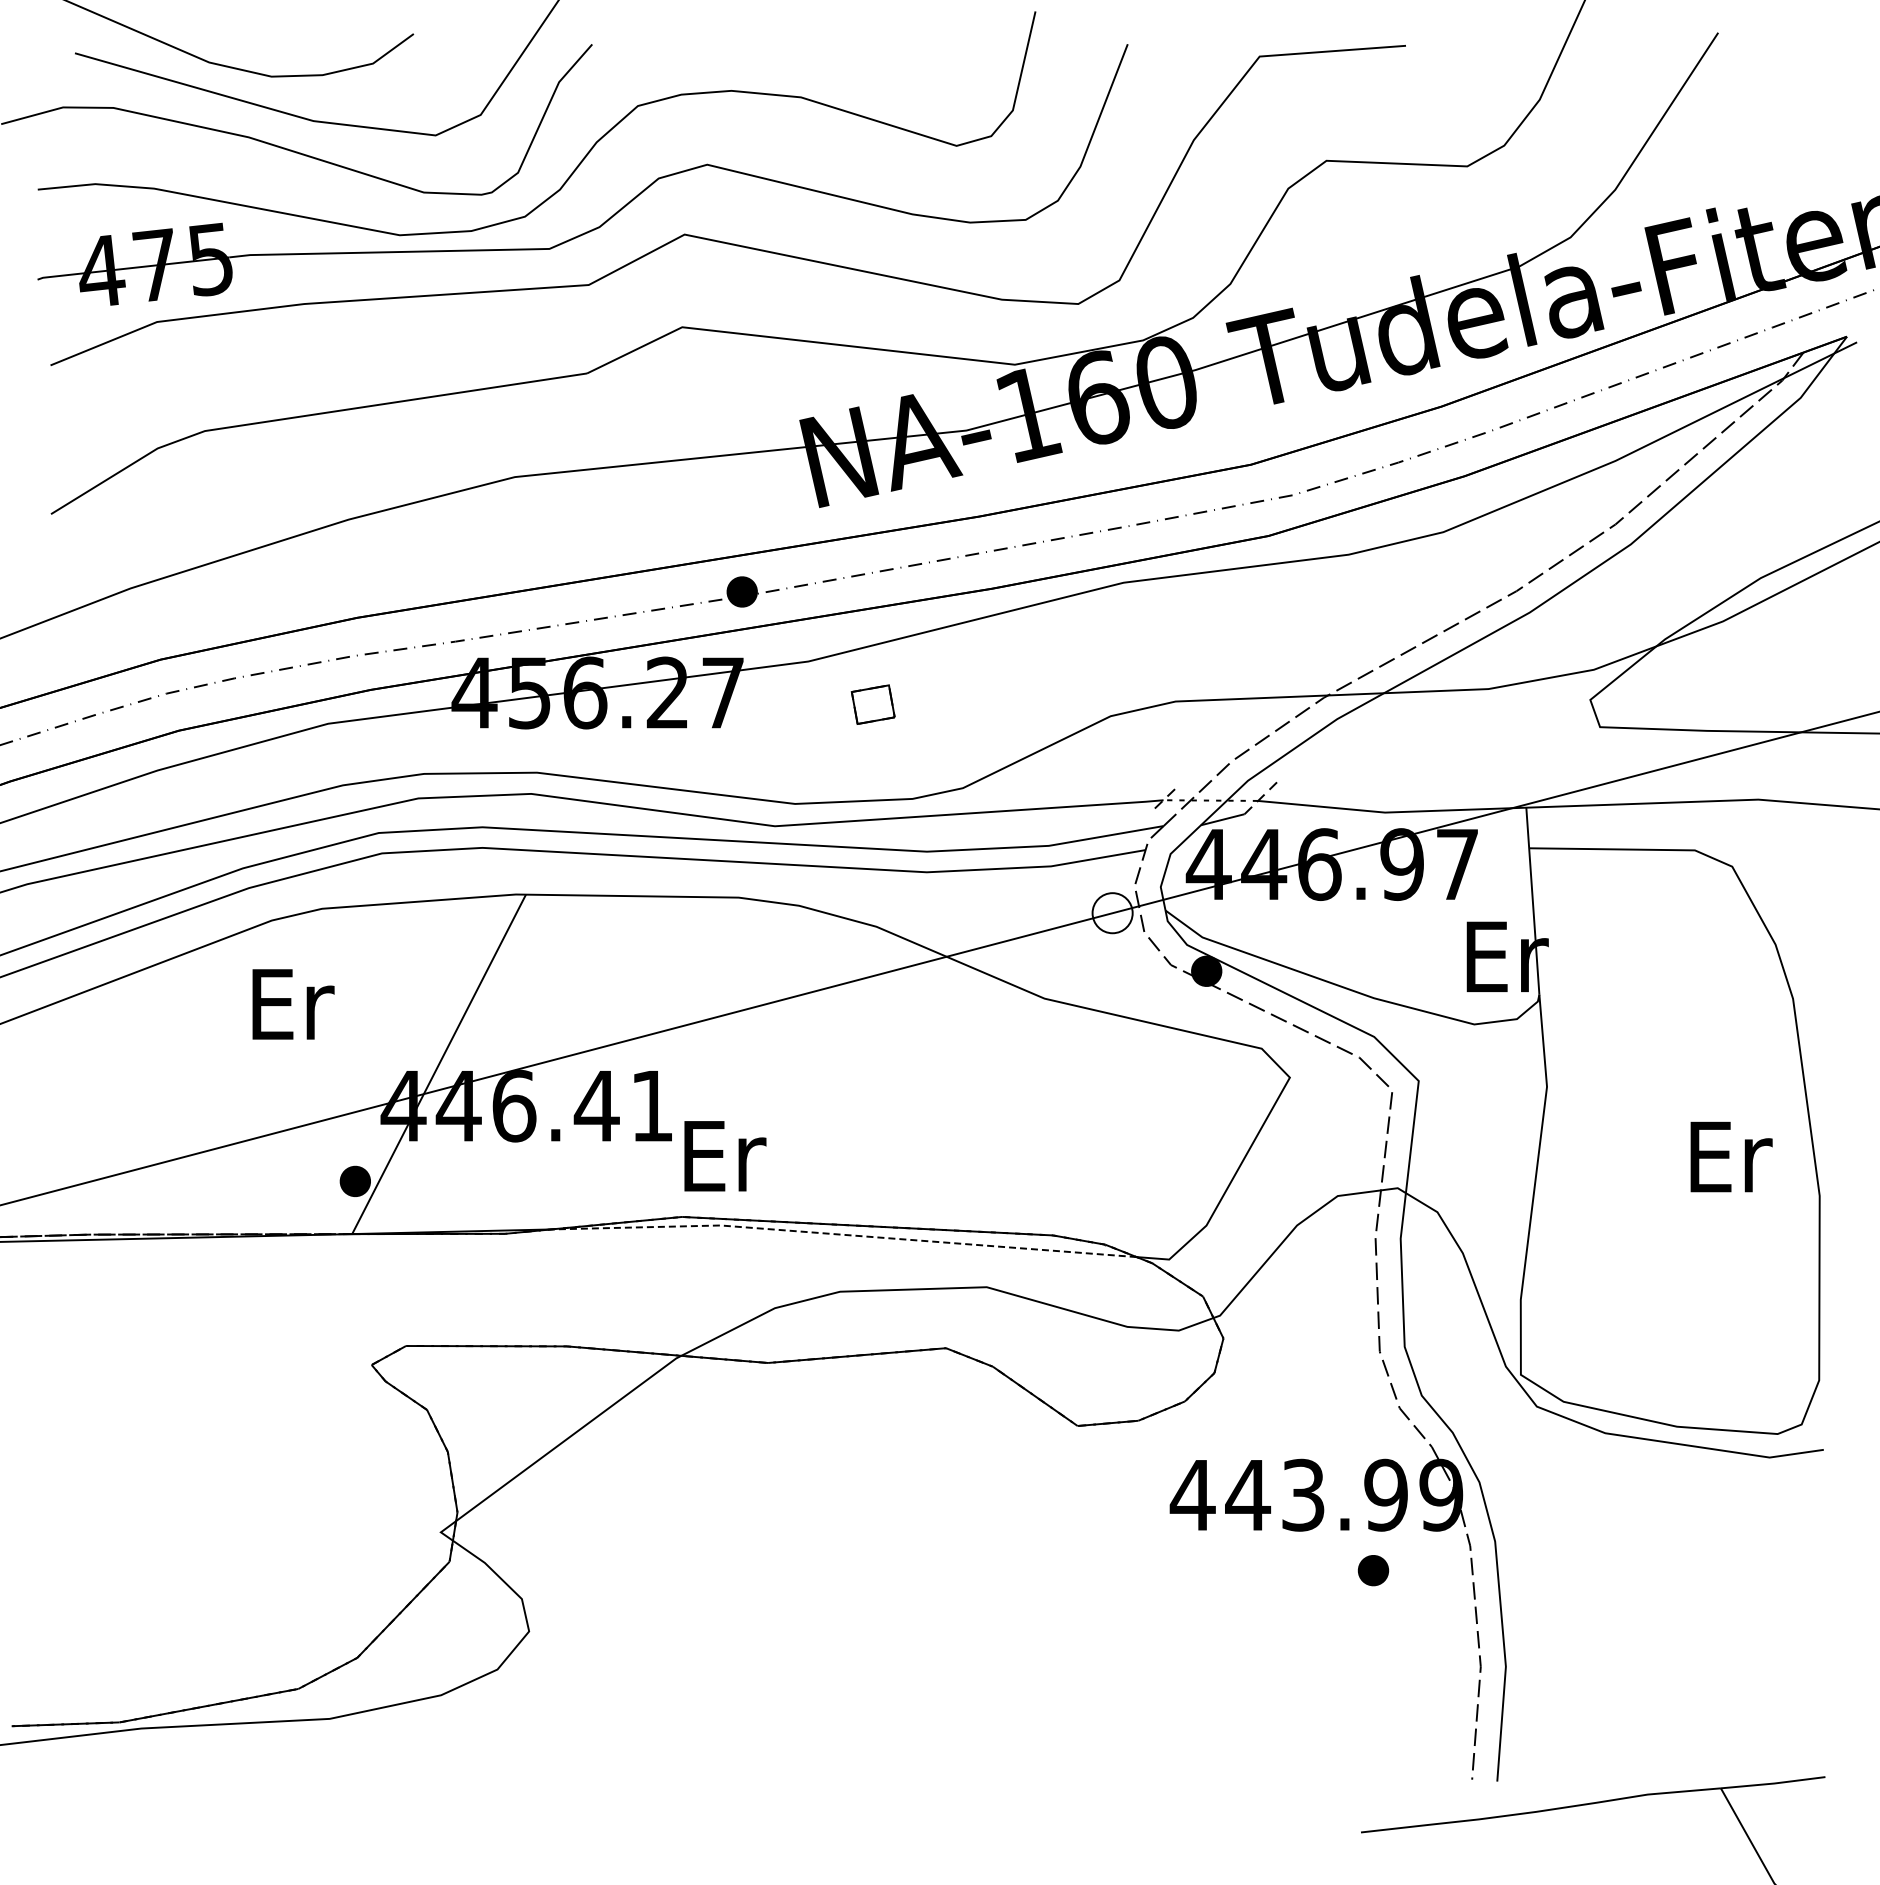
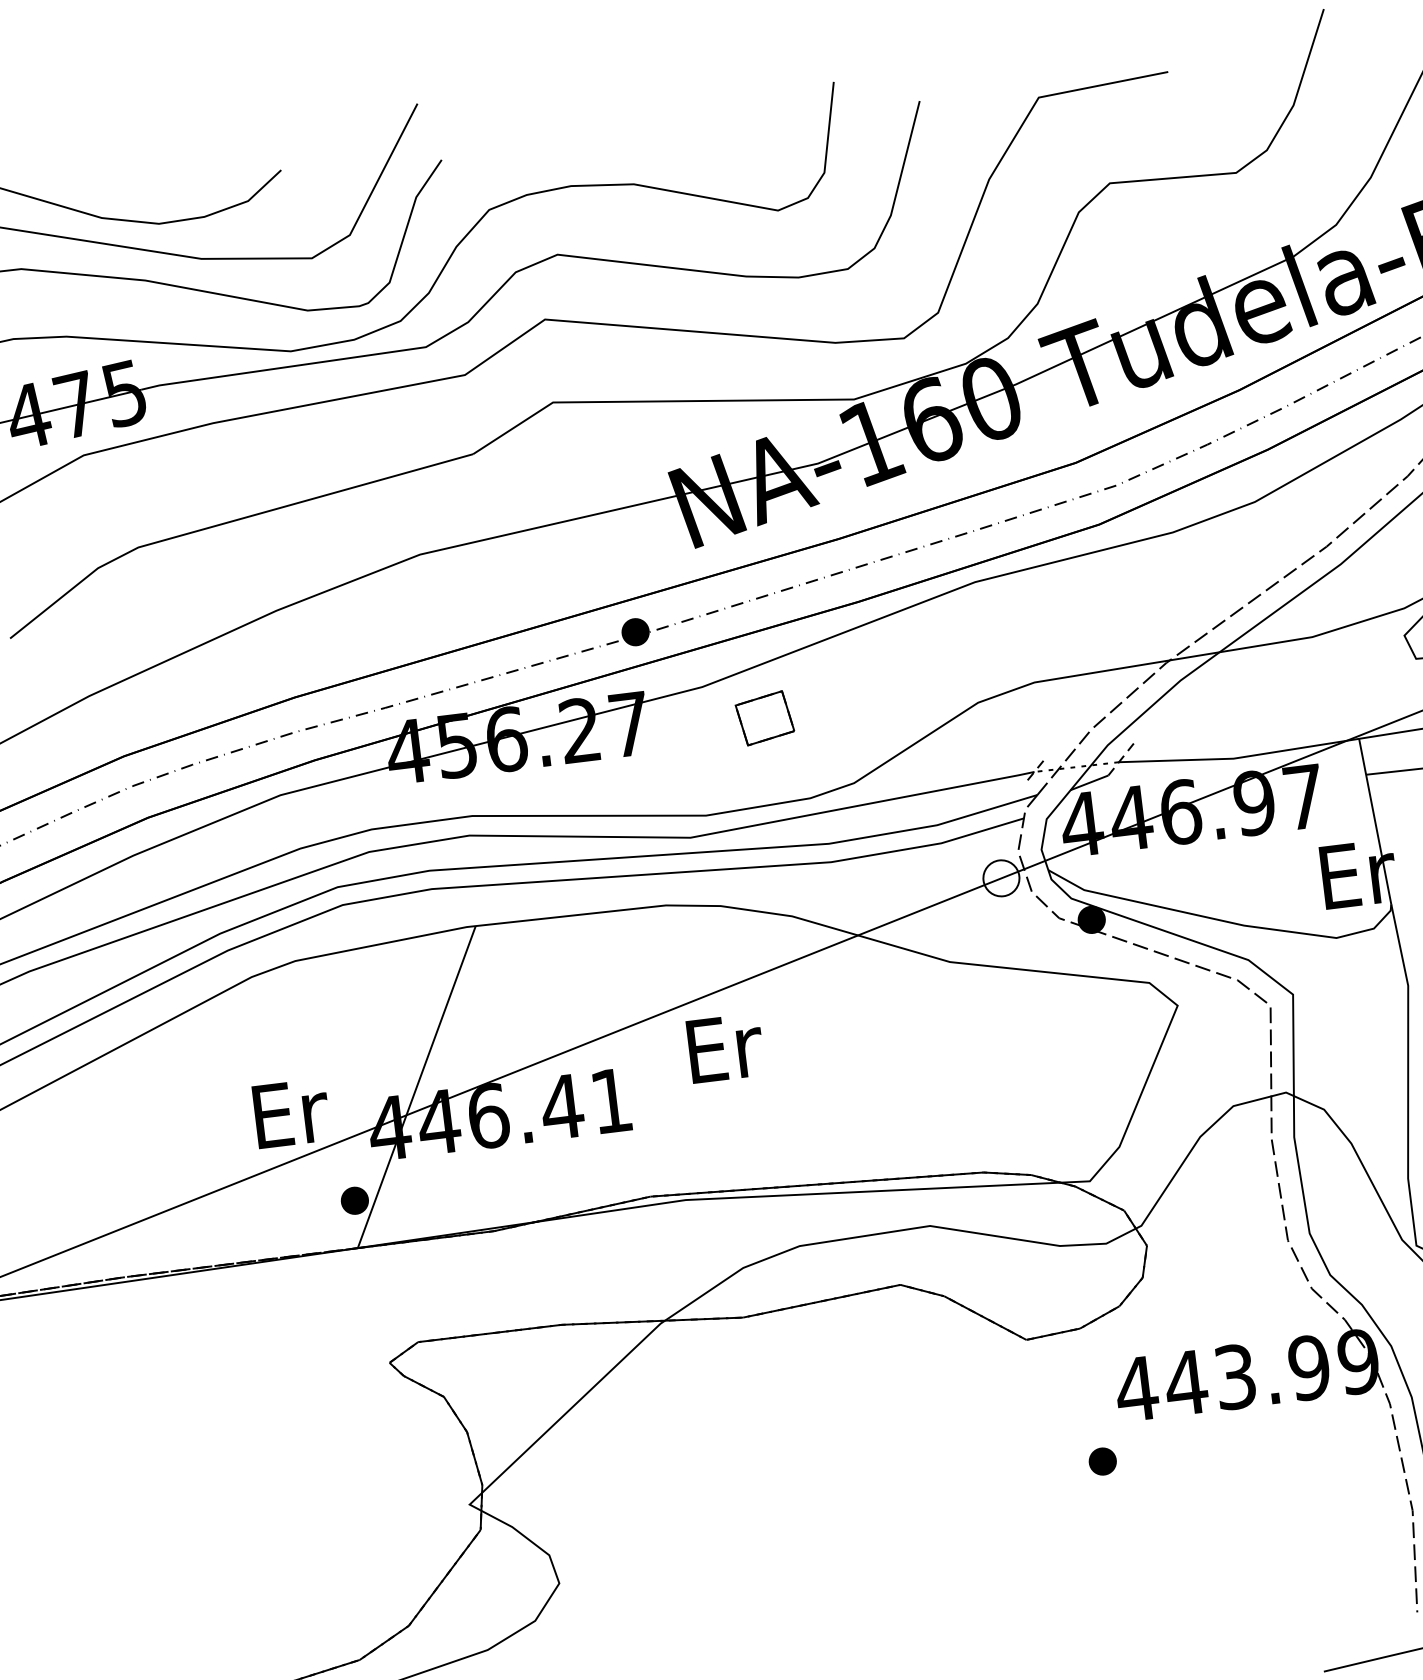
part: (872, 704) -> (764, 718), size x1.43
text: (293, 1004) -> (291, 1113), moved
text: (725, 1156) -> (725, 1048), moved
line: (843, 1234) -> (796, 1194), dashed -> solid
part: (1373, 1570) -> (1102, 1461), moved

